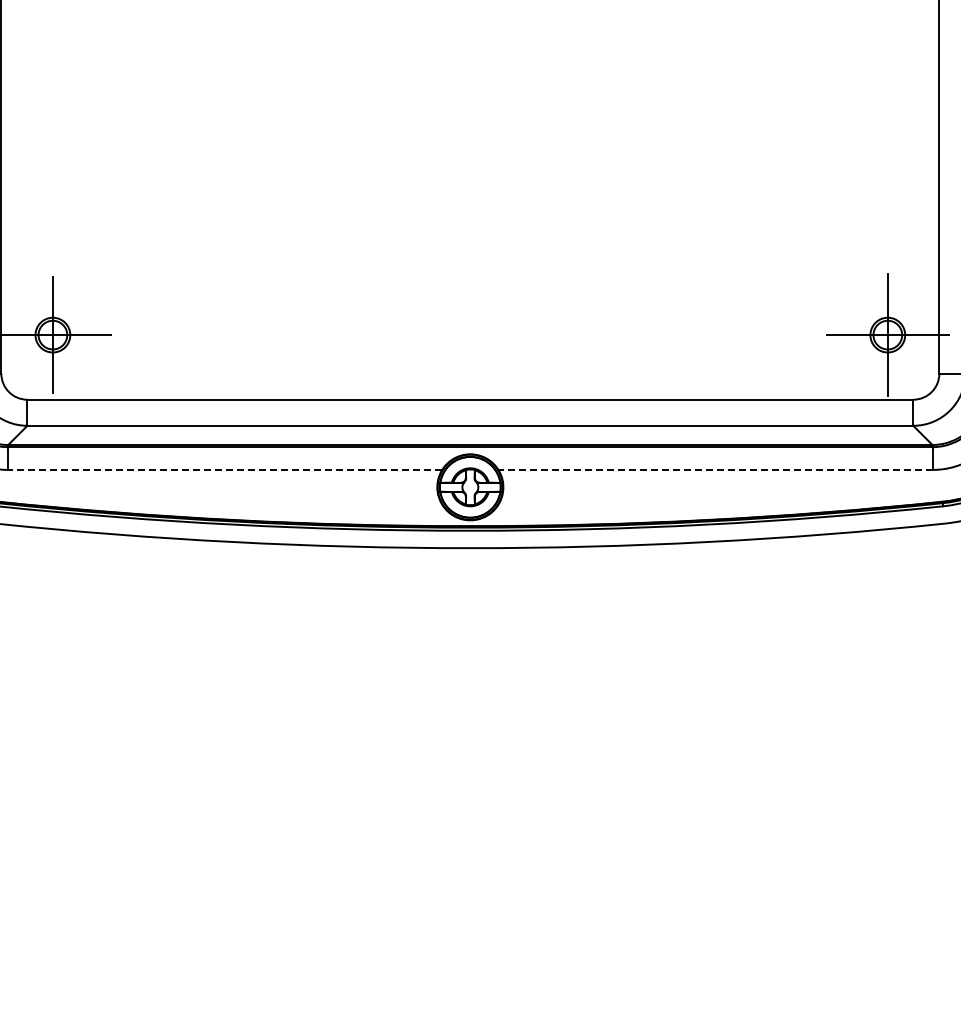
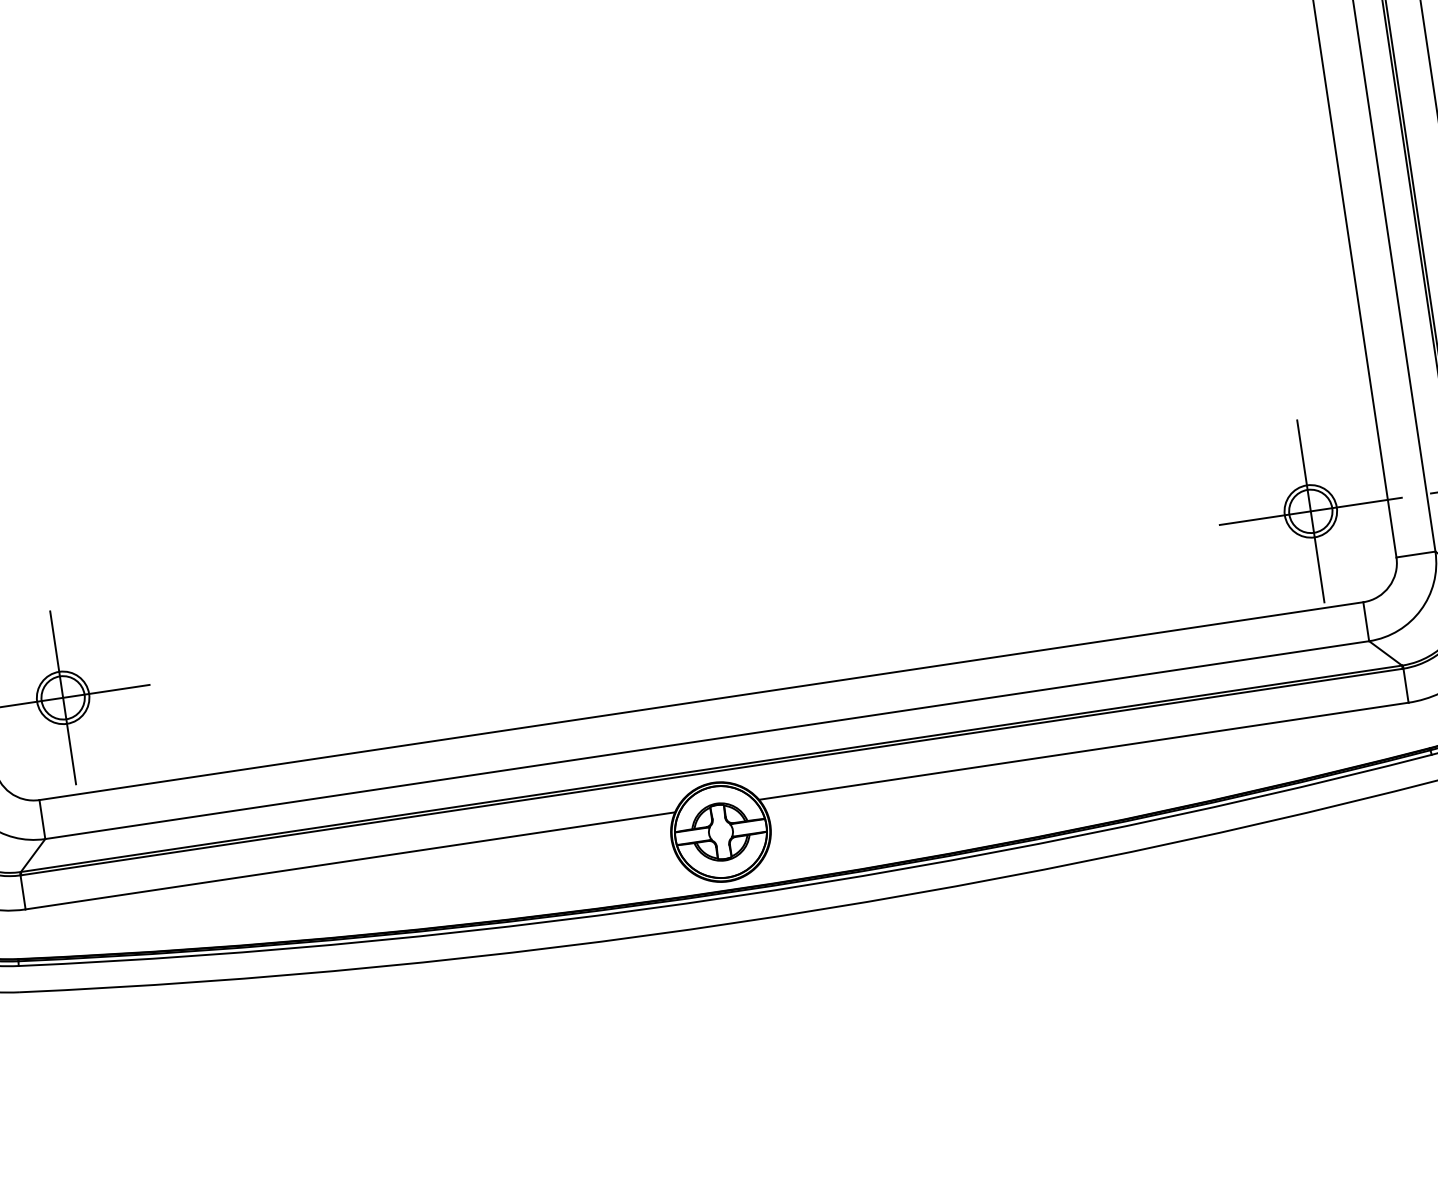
line: (224, 469) -> (349, 860), dashed -> solid
line: (715, 469) -> (1083, 750), dashed -> solid

